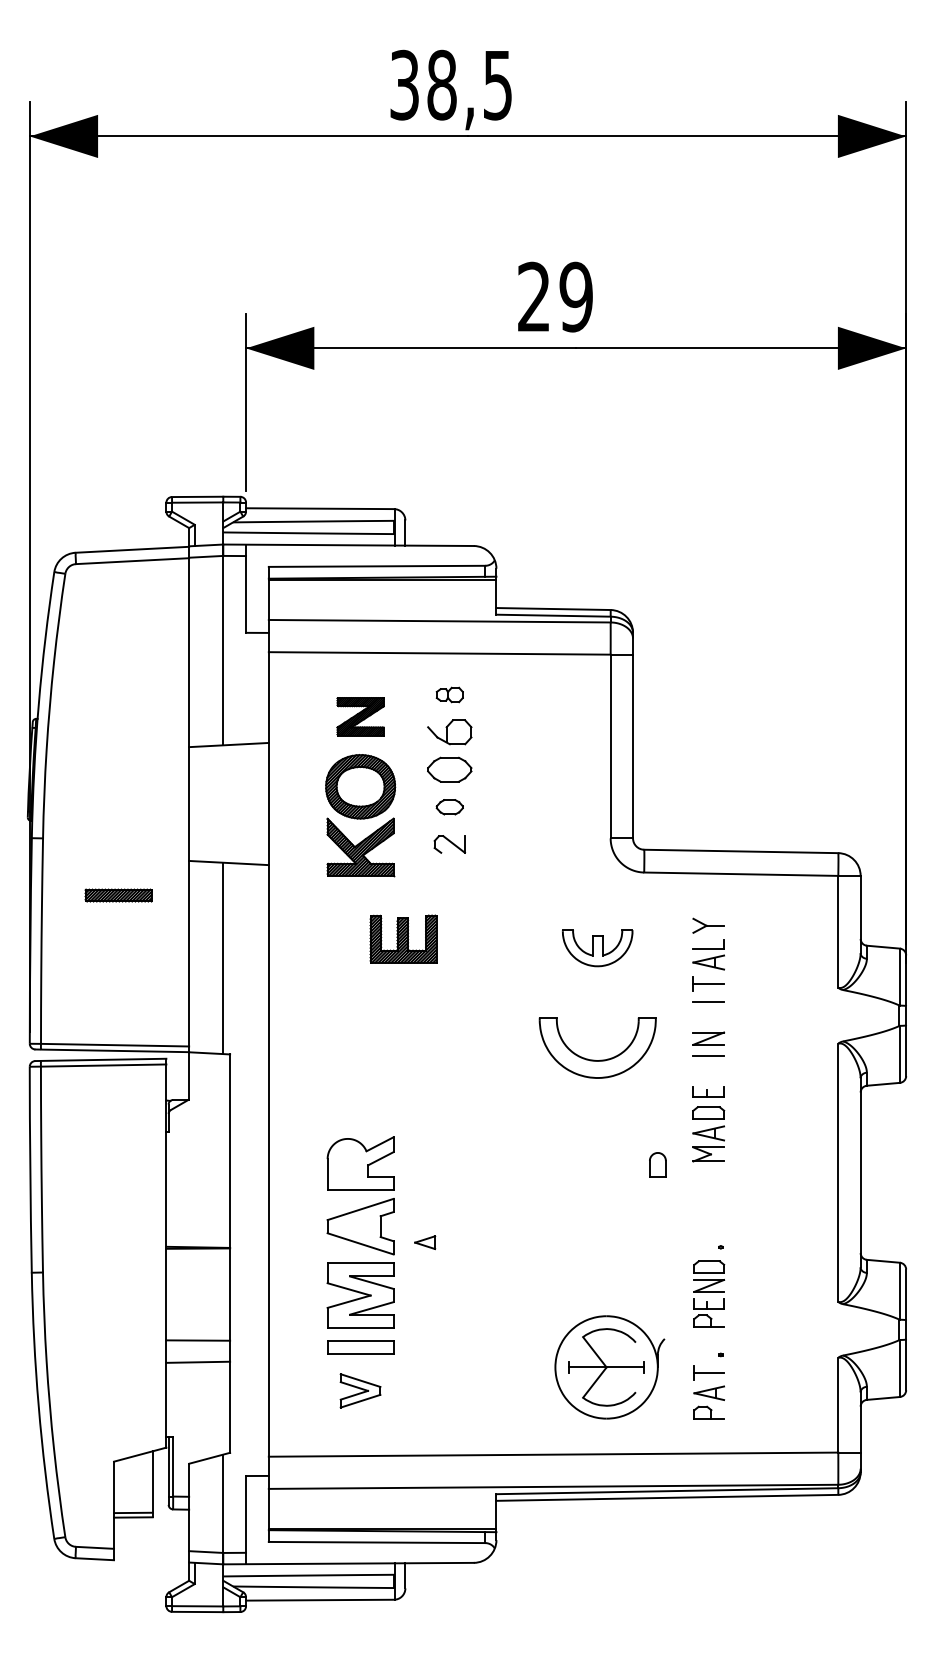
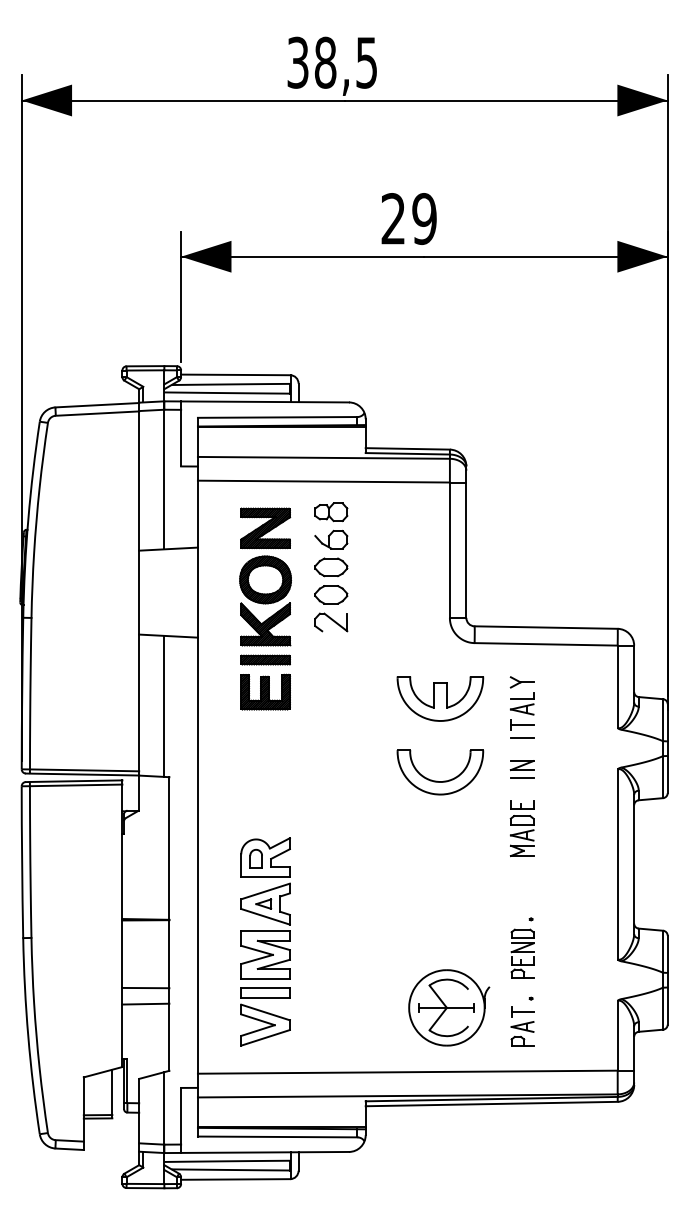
part: (449, 694) -> (331, 511), size x1.67
part: (360, 716) -> (265, 528), size x1.43
part: (449, 807) -> (331, 595), size x1.67
part: (449, 844) -> (331, 622), size x1.43
part: (118, 895) -> (265, 660), moved
part: (403, 938) -> (265, 691), moved
part: (597, 948) -> (440, 699), size x1.67
part: (657, 1164) -> (255, 858), moved
part: (425, 1242) -> (264, 904), moved
part: (360, 1390) -> (265, 1024), size x1.67

